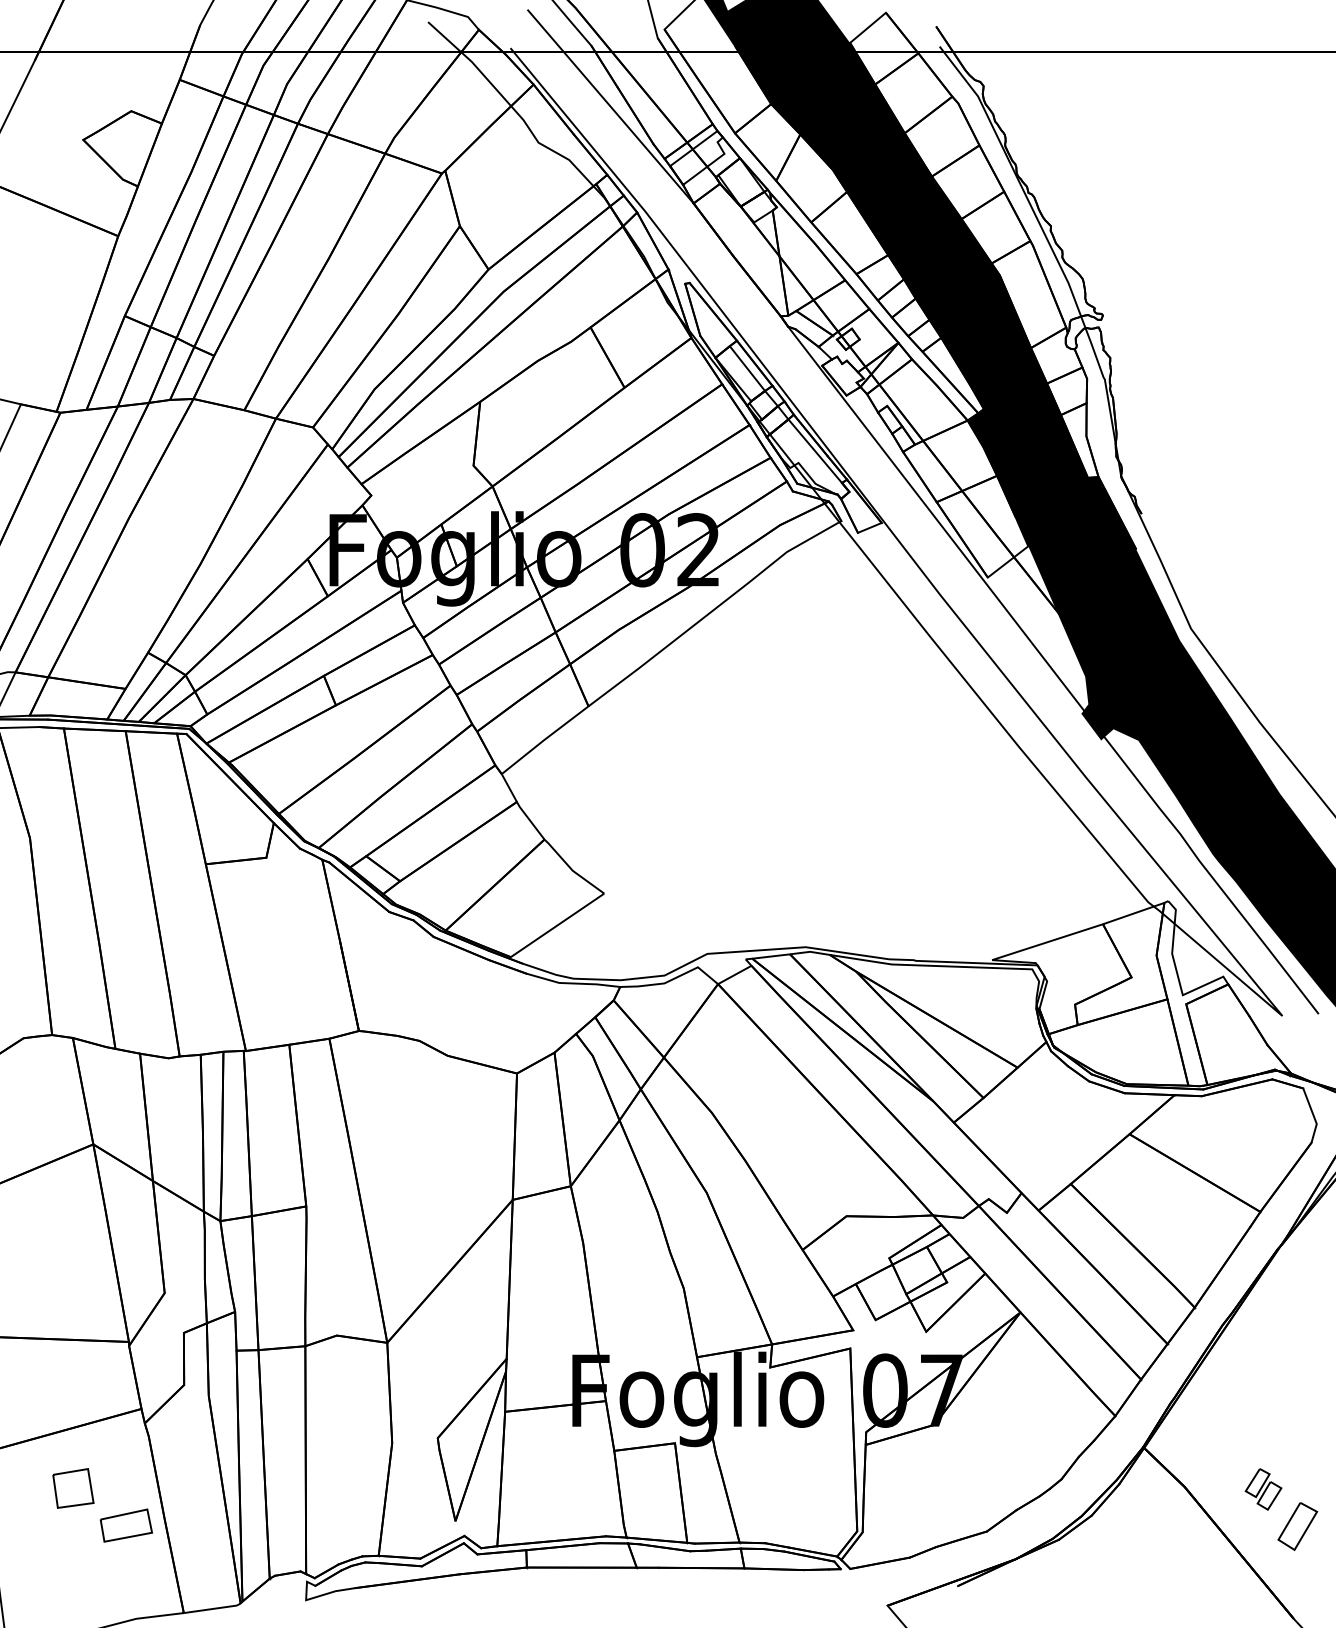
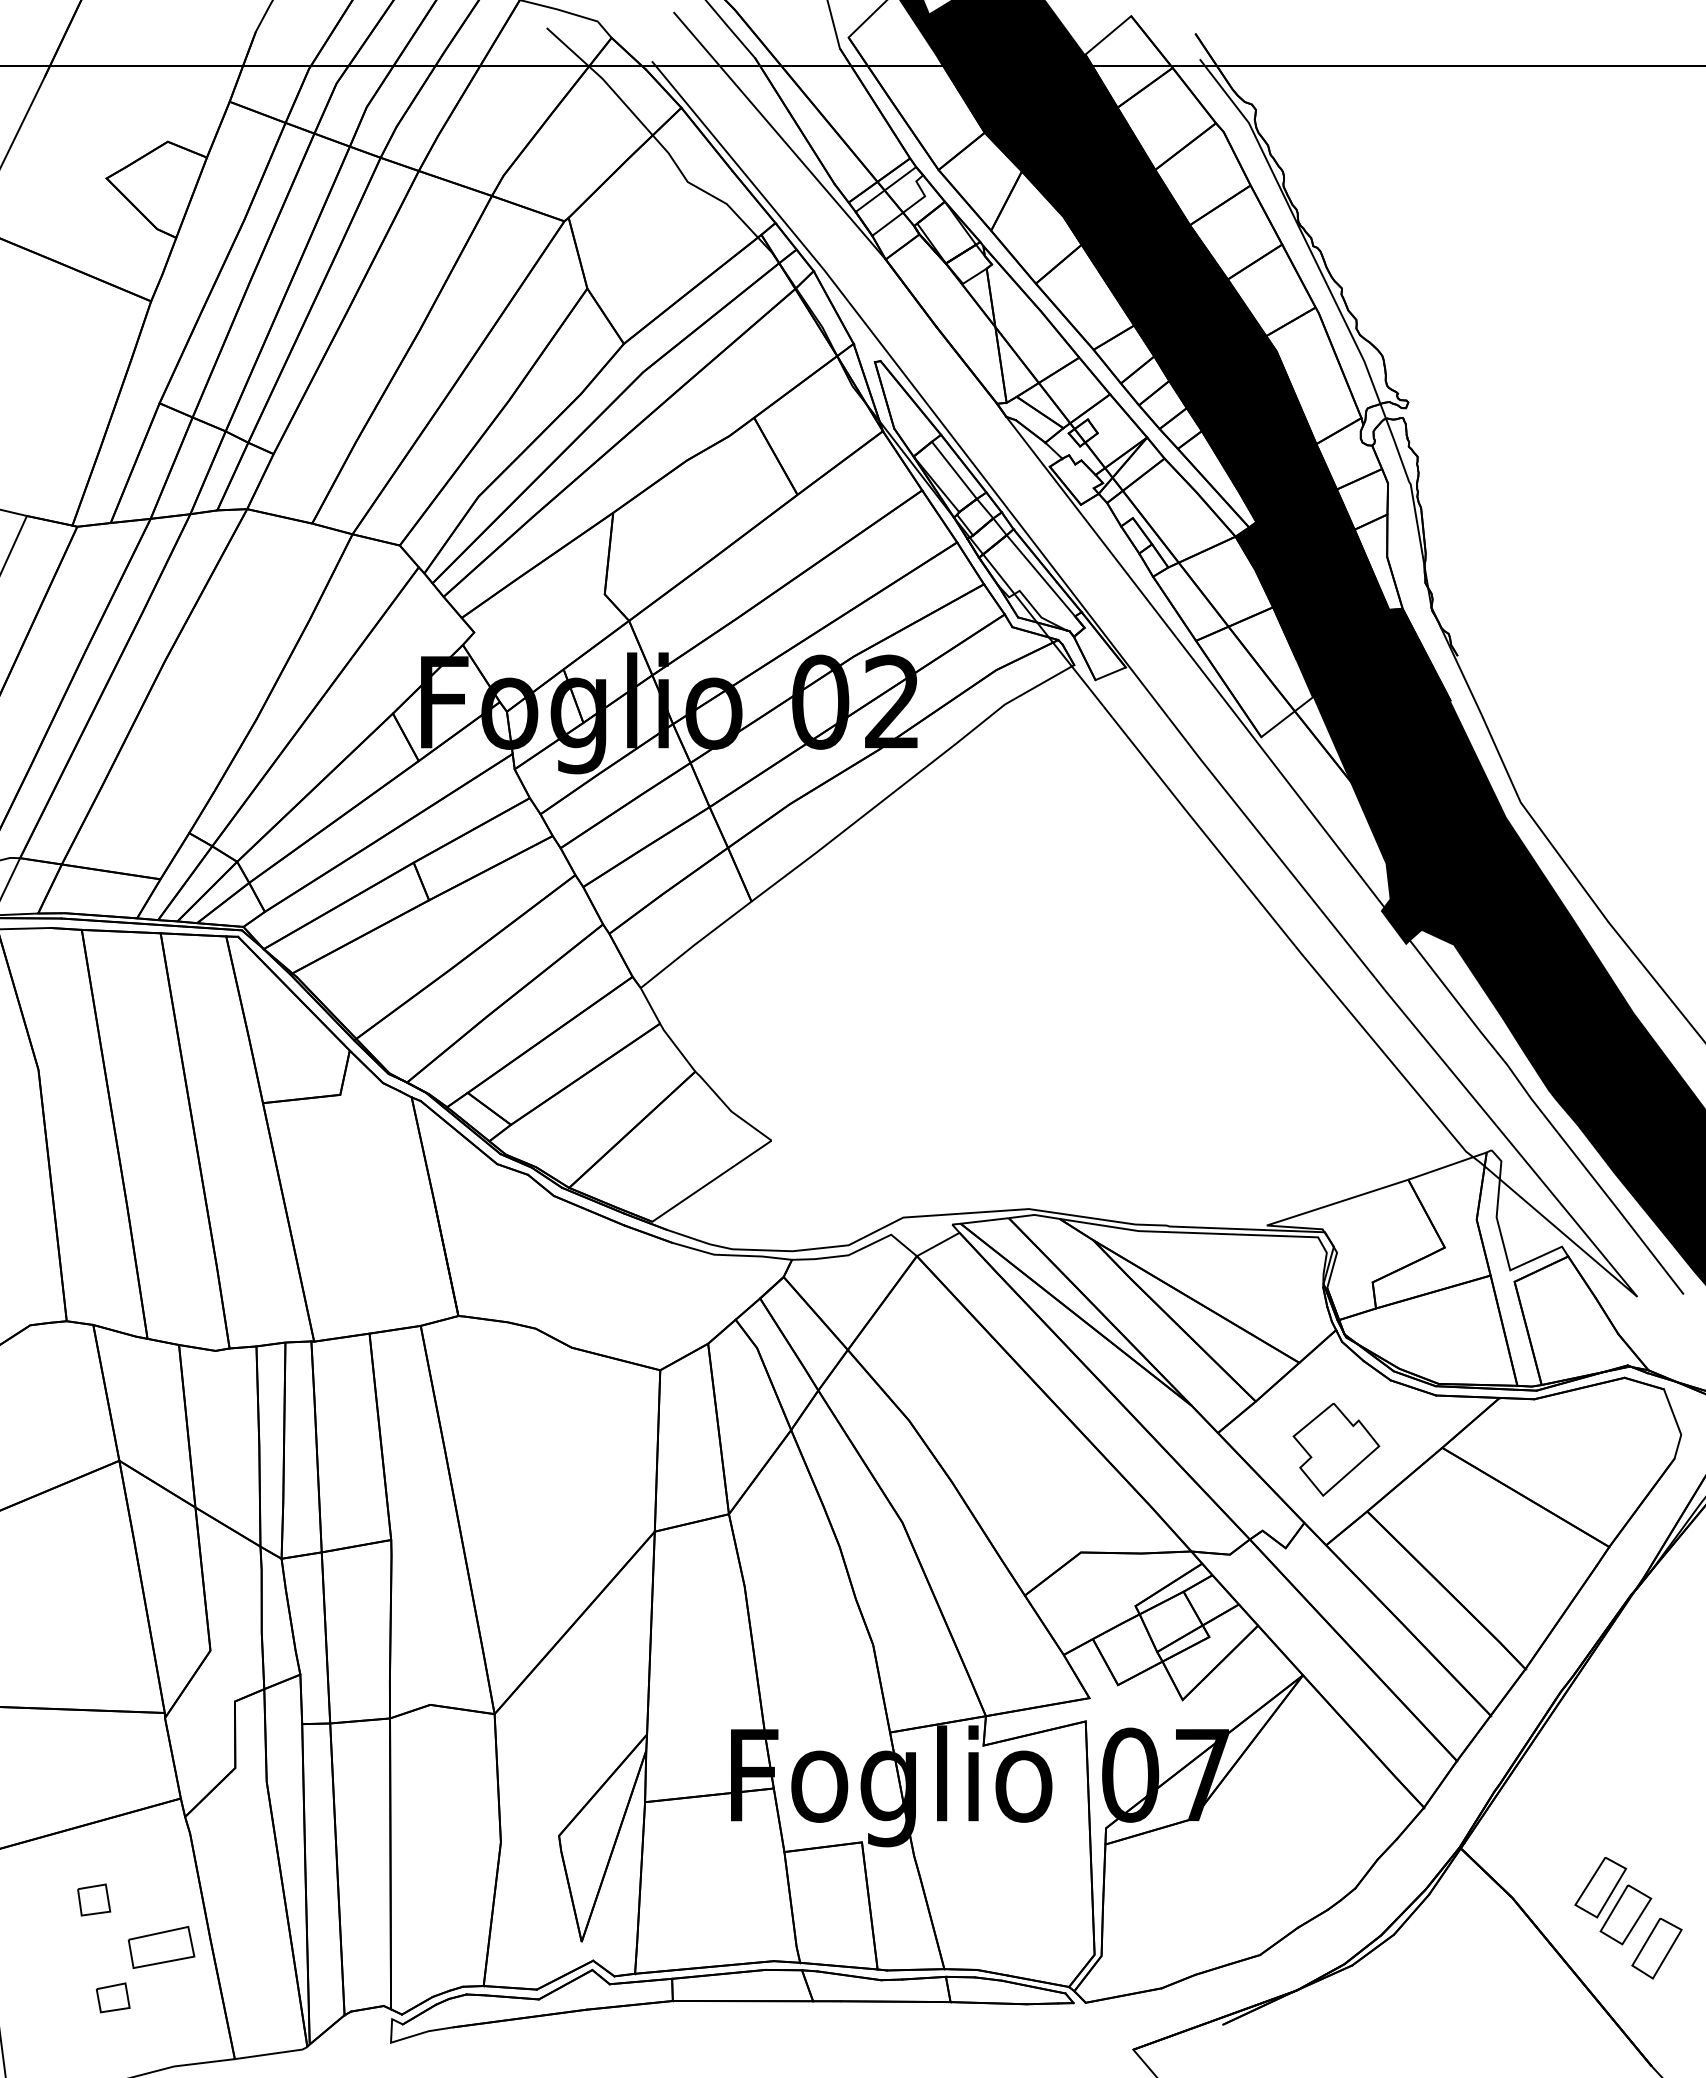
part: (1046, 1135) -> (1336, 1449), added
part: (73, 1488) -> (94, 1899), size x0.62
part: (1263, 1489) -> (1613, 1901), size x1.67
part: (88, 1564) -> (113, 1997), added

